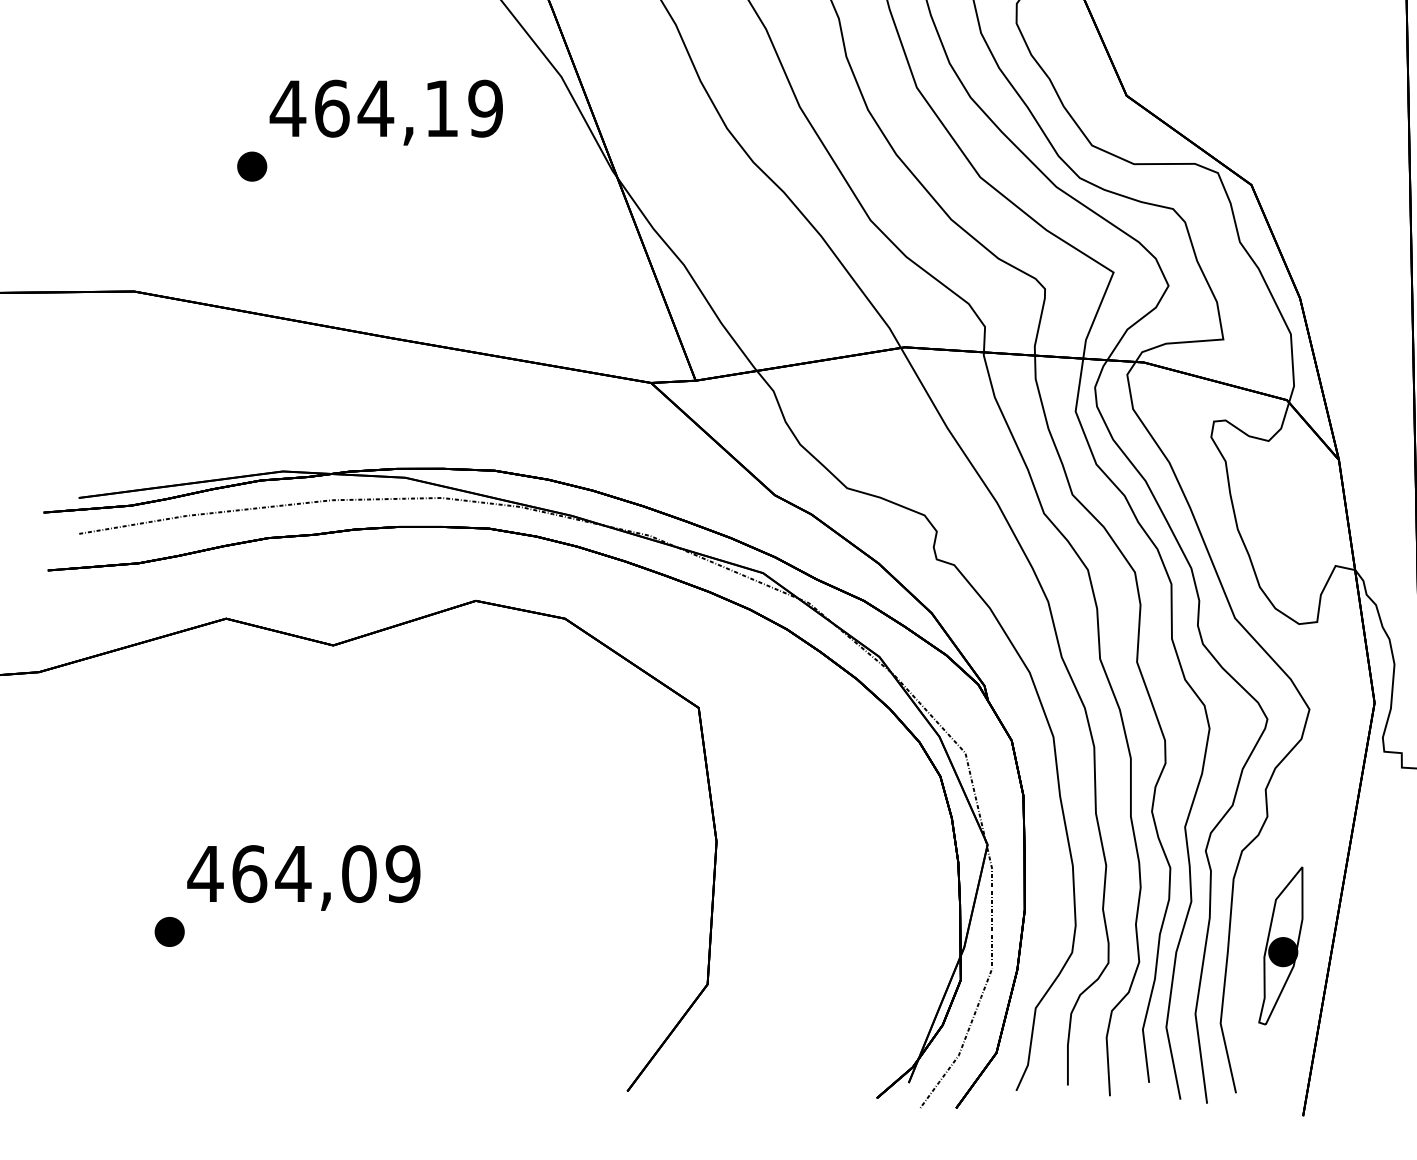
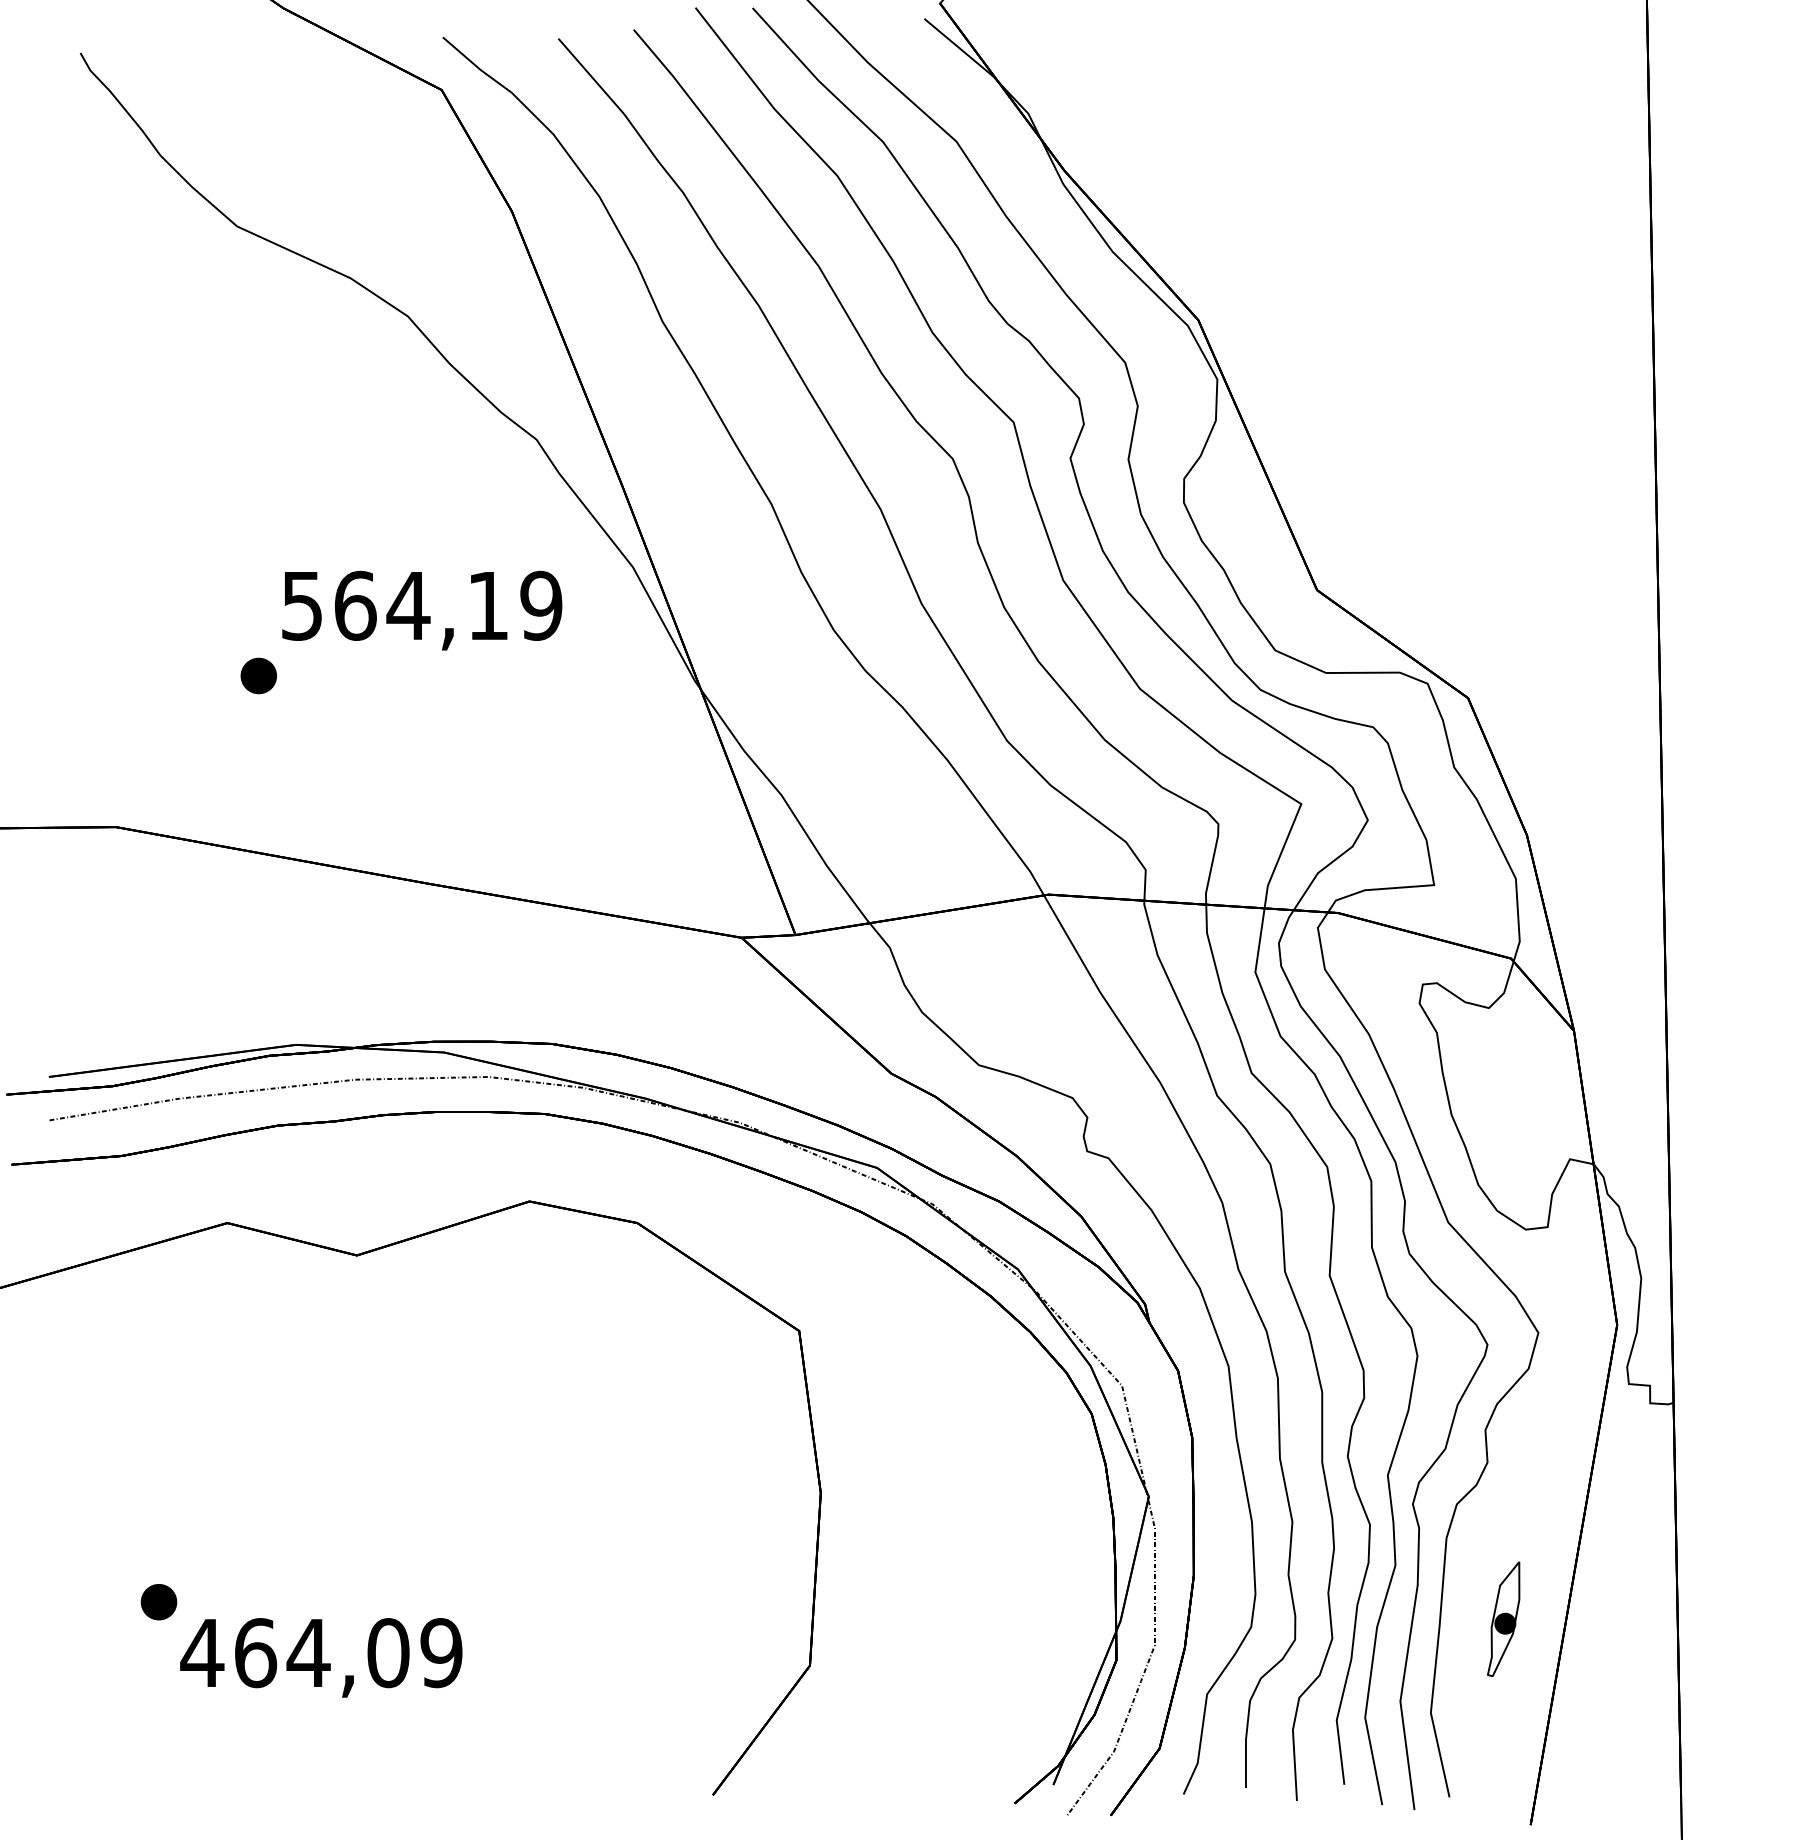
text: (288, 109) -> (302, 606), 464,19 -> 564,19
text: (303, 877) -> (321, 1657), moved
part: (1280, 946) -> (1503, 1619), size x0.6

